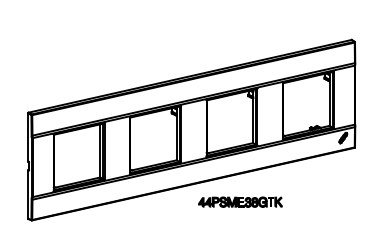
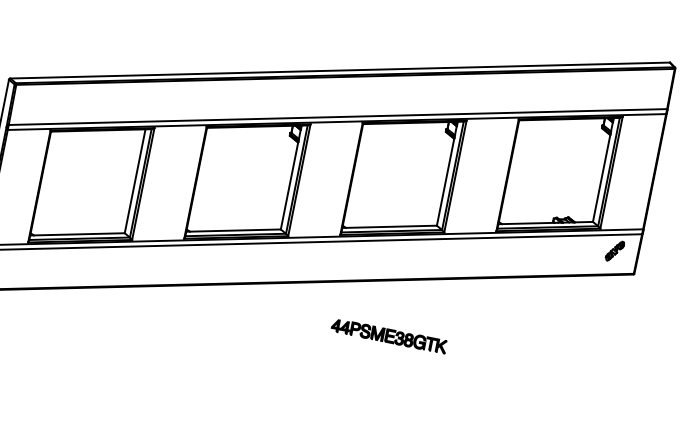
part: (240, 201) -> (389, 334), size x0.7

